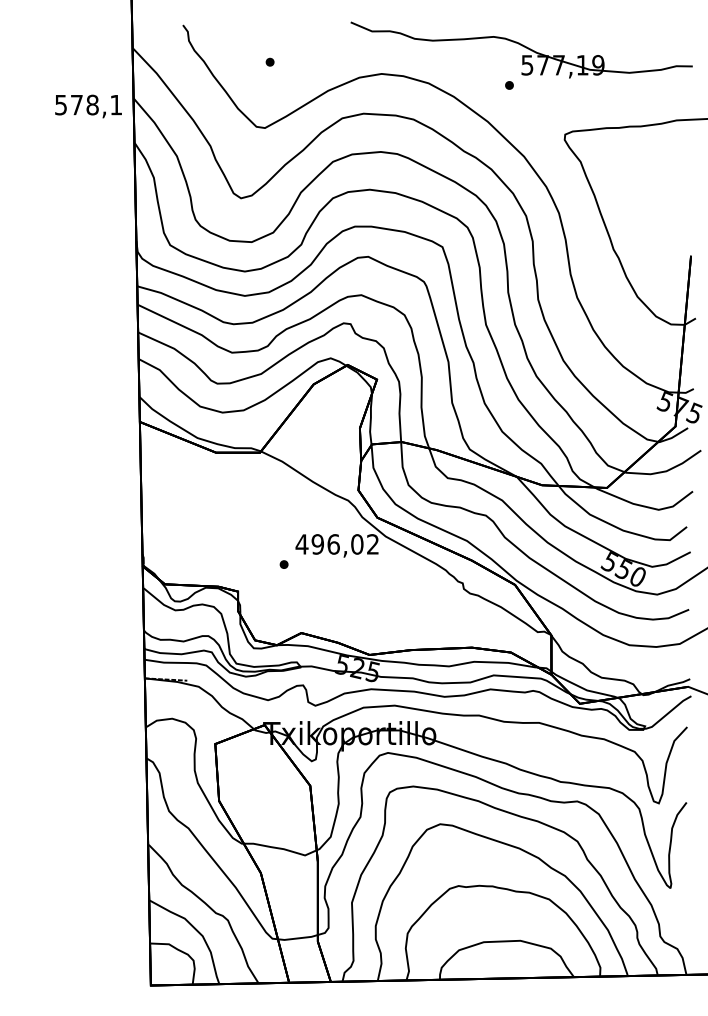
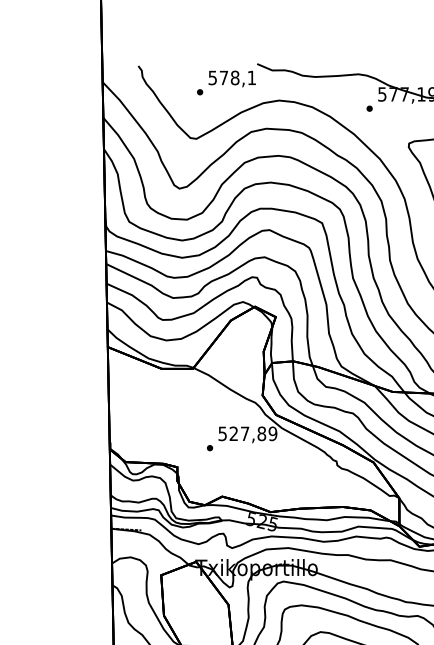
text: (88, 106) -> (232, 78), moved
text: (337, 544) -> (247, 433), 496,02 -> 527,89

